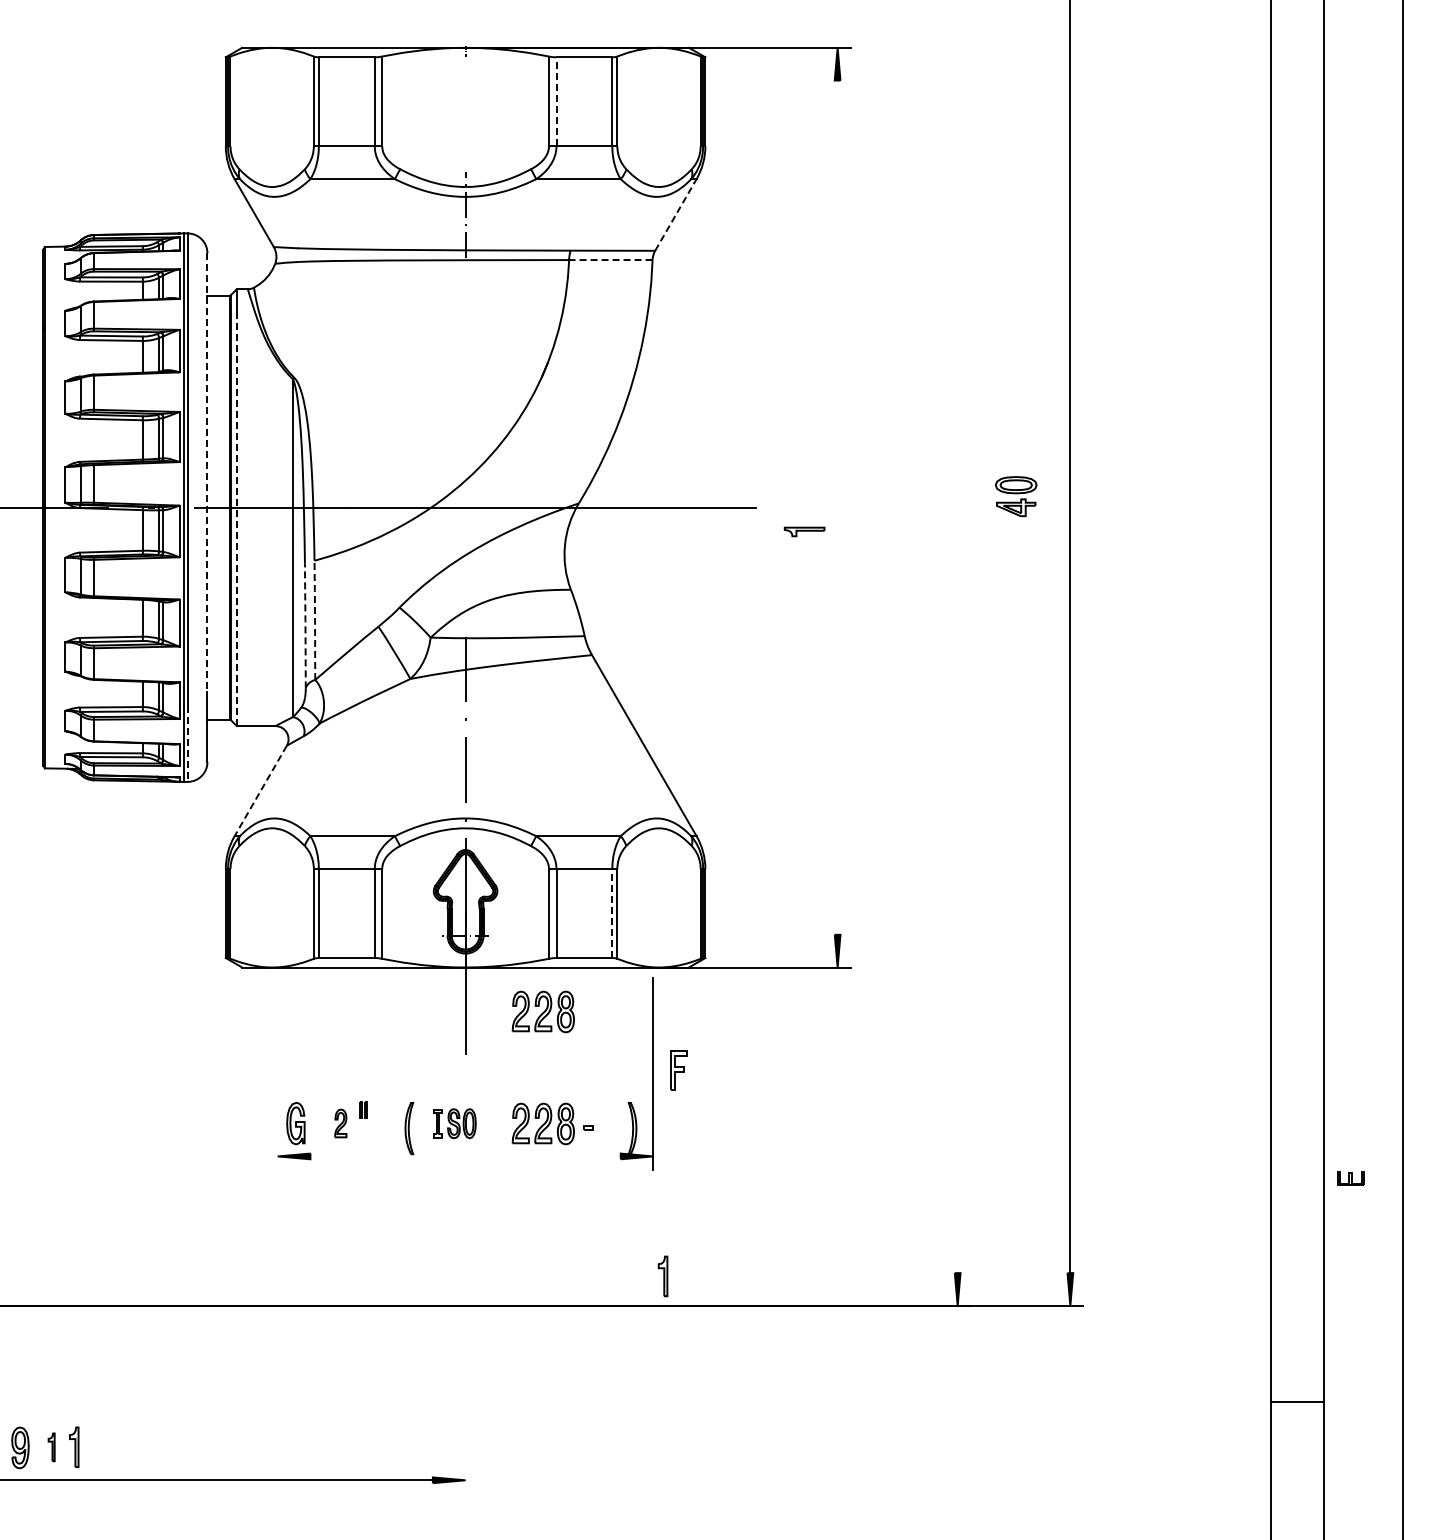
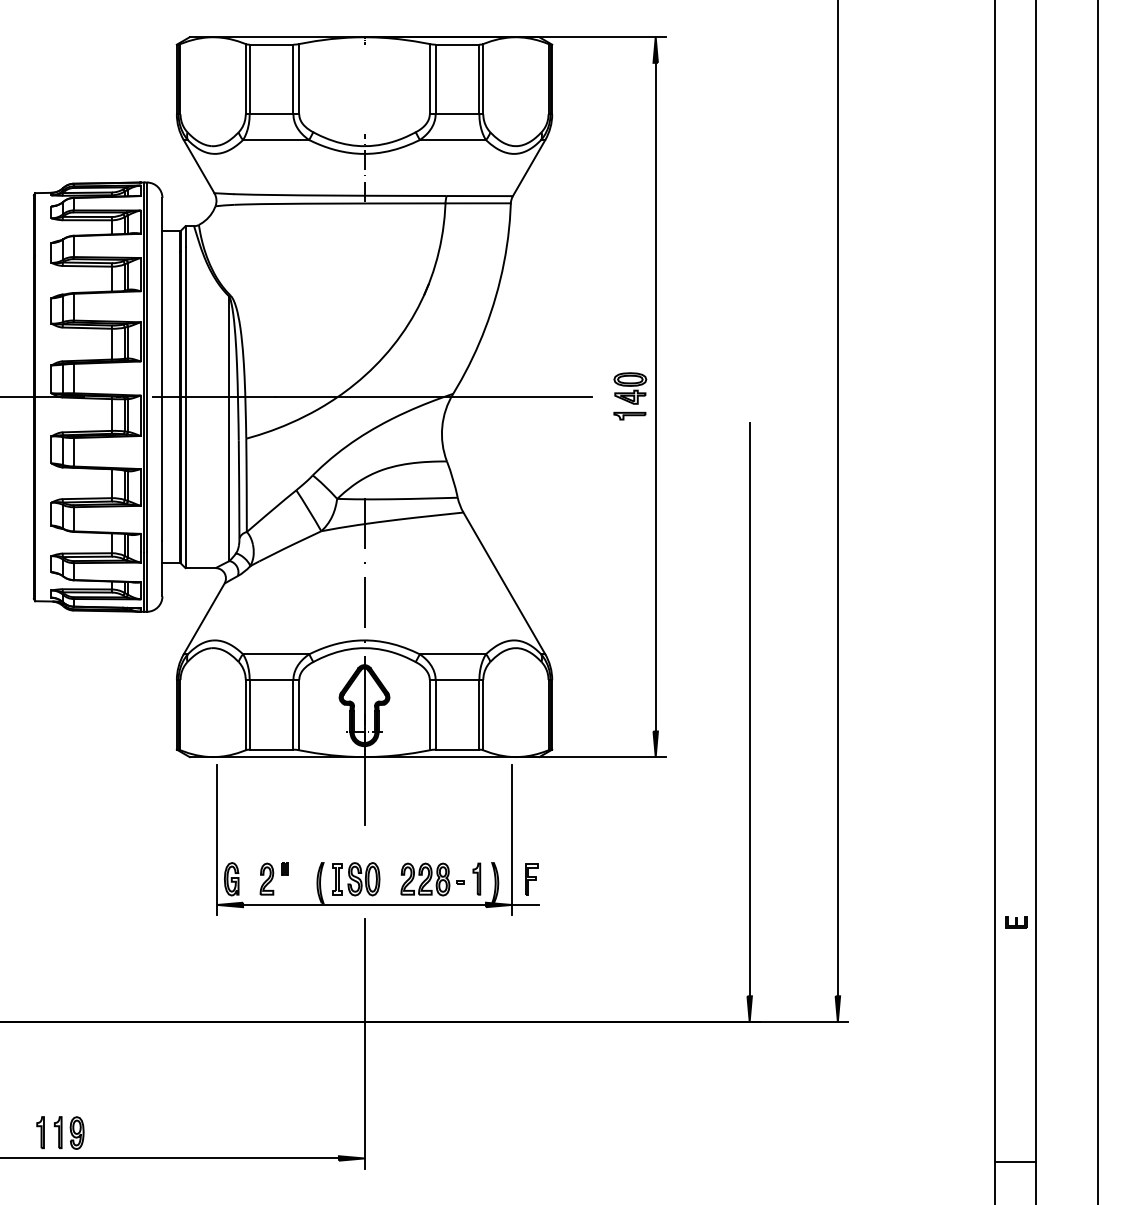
line: (556, 101) -> (435, 79), dashed -> solid
line: (676, 214) -> (529, 167), dashed -> solid
line: (610, 260) -> (477, 203), dashed -> solid
line: (207, 473) -> (162, 370), dashed -> solid
part: (1016, 496) -> (630, 388), moved
line: (837, 507) -> (655, 397), added
line: (236, 520) -> (185, 407), dashed -> solid
line: (315, 620) -> (247, 485), dashed -> solid
line: (305, 624) -> (239, 488), dashed -> solid
line: (188, 743) -> (147, 581), dashed -> solid
line: (260, 791) -> (204, 619), dashed -> solid
line: (957, 906) -> (749, 709), added
line: (612, 913) -> (479, 714), dashed -> solid
part: (542, 1011) -> (424, 791), removed
part: (678, 1070) -> (531, 879), moved
line: (277, 1073) -> (217, 840), added
part: (340, 1123) -> (266, 879), size x1.43
part: (454, 1123) -> (355, 879), size x1.43
line: (465, 1156) -> (364, 905), added
line: (670, 1156) -> (524, 905), added
part: (1350, 1178) -> (1016, 922), moved
part: (662, 1276) -> (476, 879), moved
line: (465, 1333) -> (364, 1043), added
line: (1297, 1401) -> (1015, 1161), moved
part: (20, 1447) -> (77, 1132), moved
part: (51, 1447) -> (40, 1132), size x1.43

